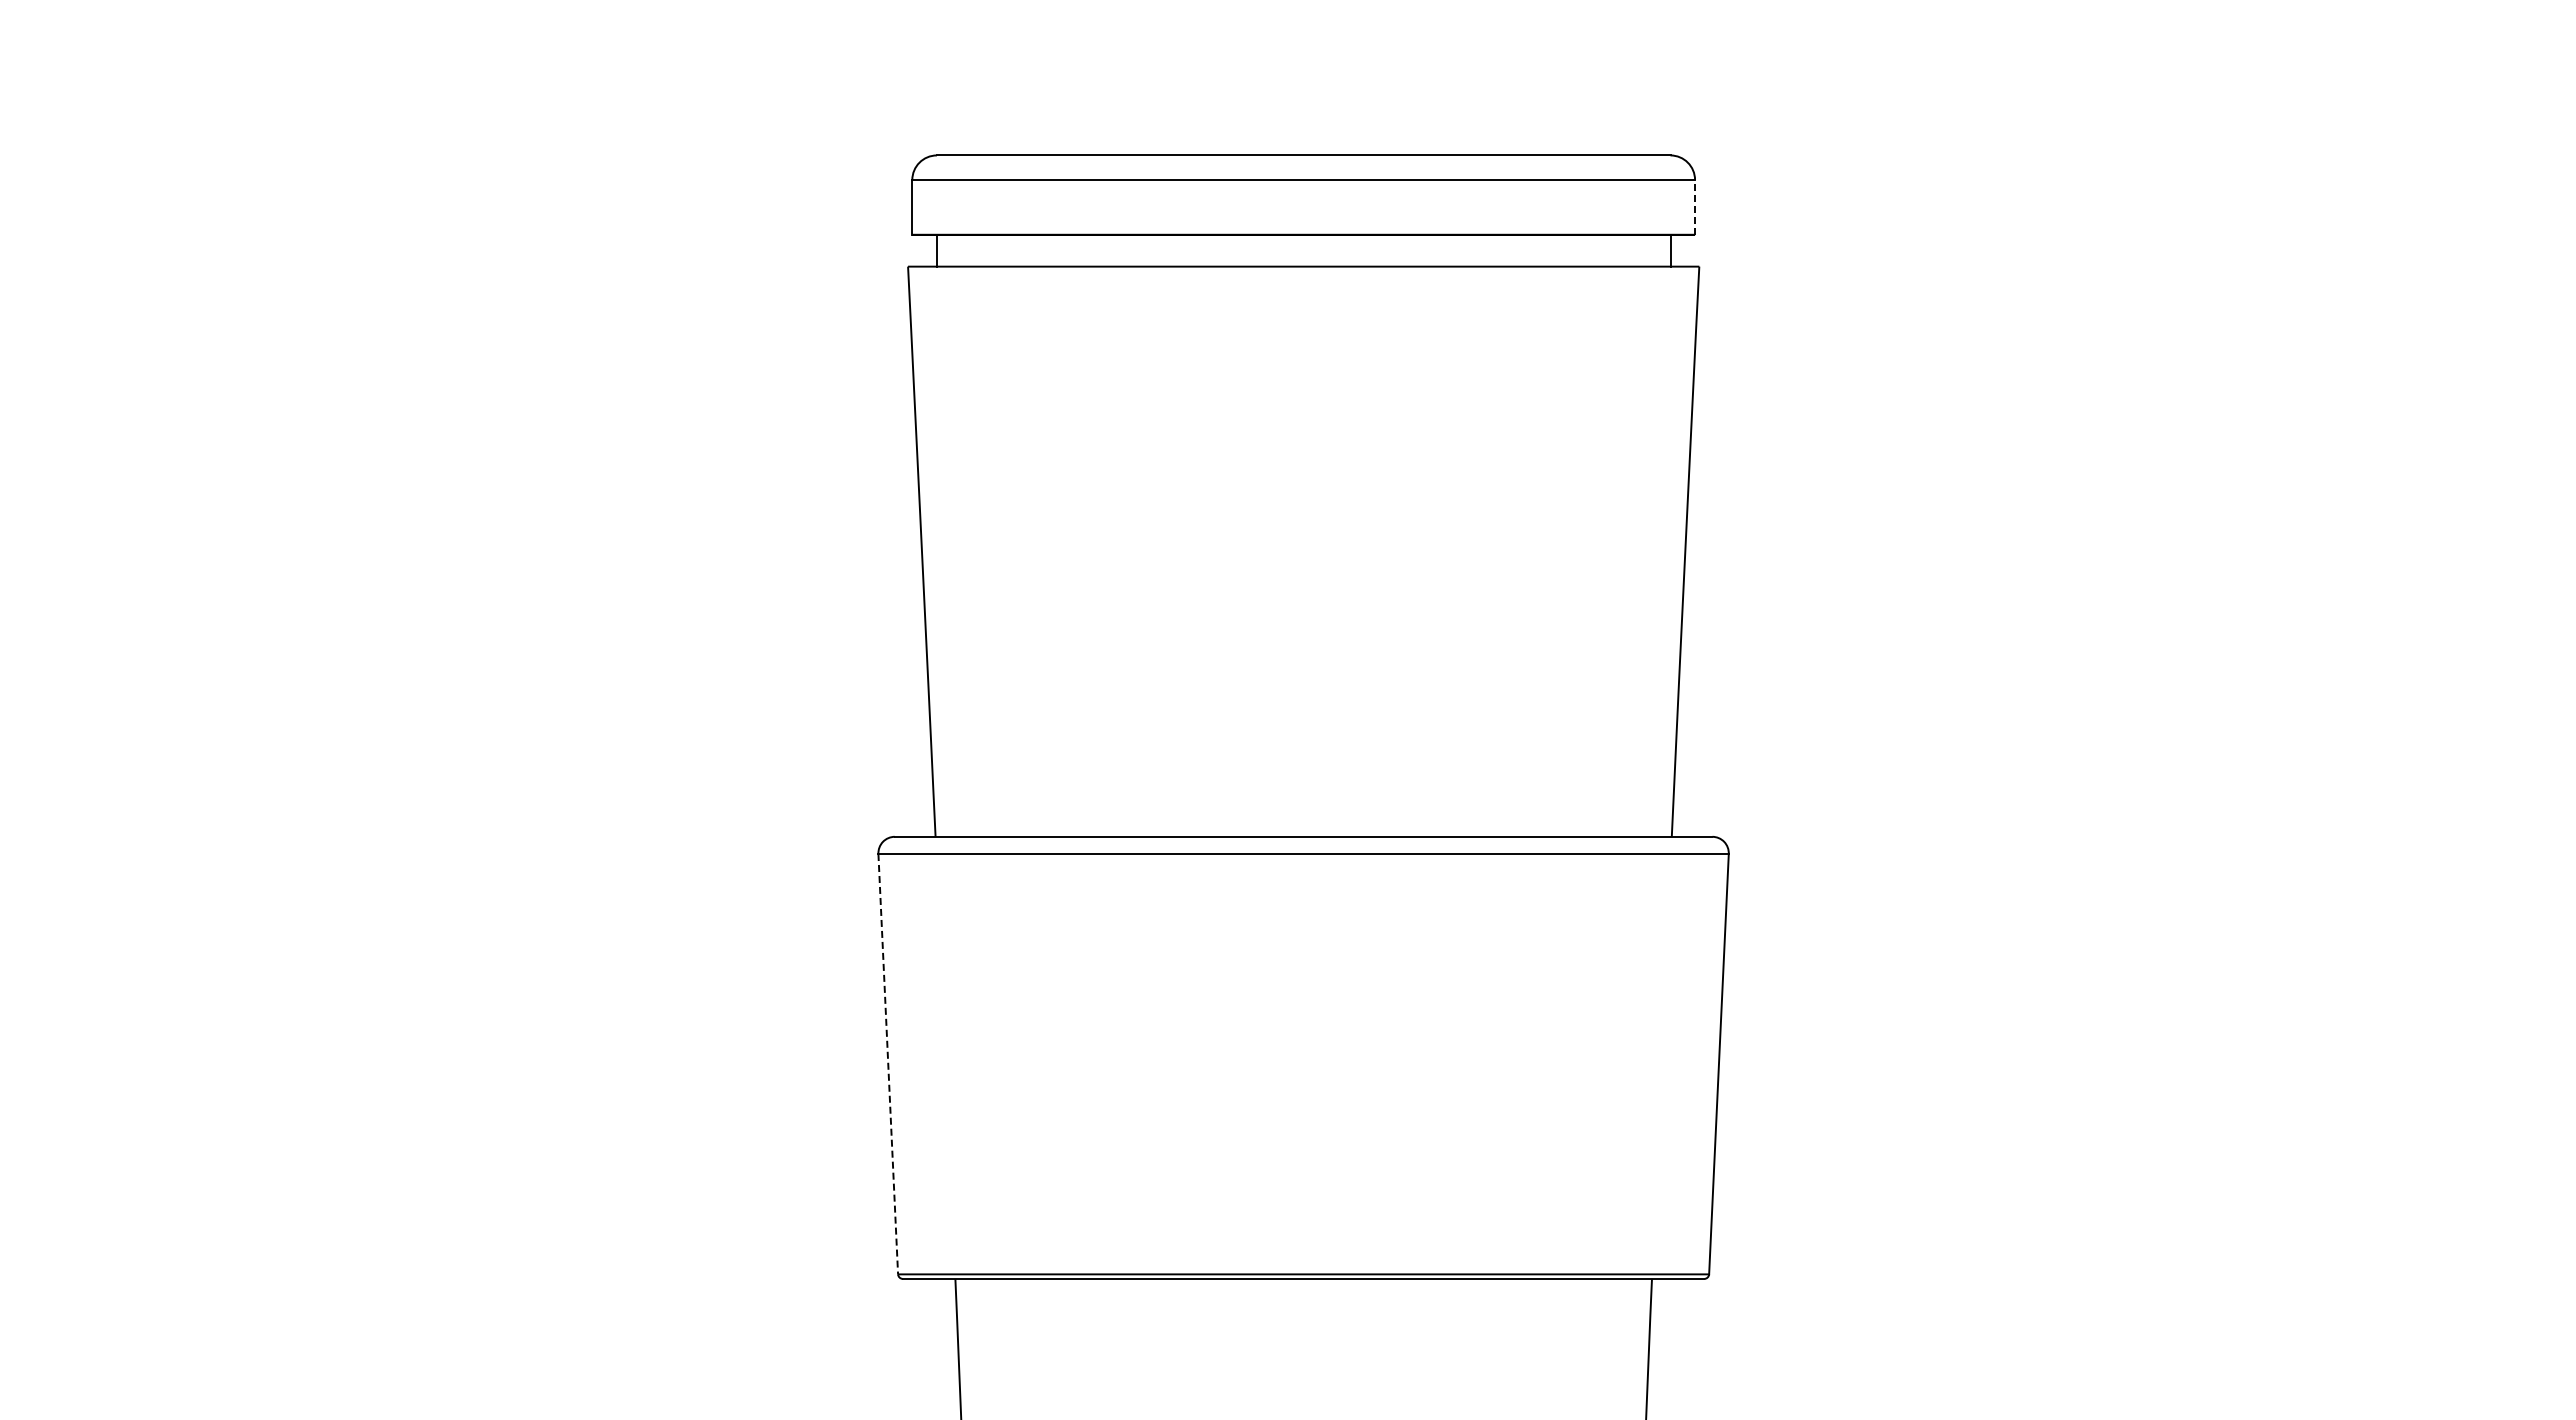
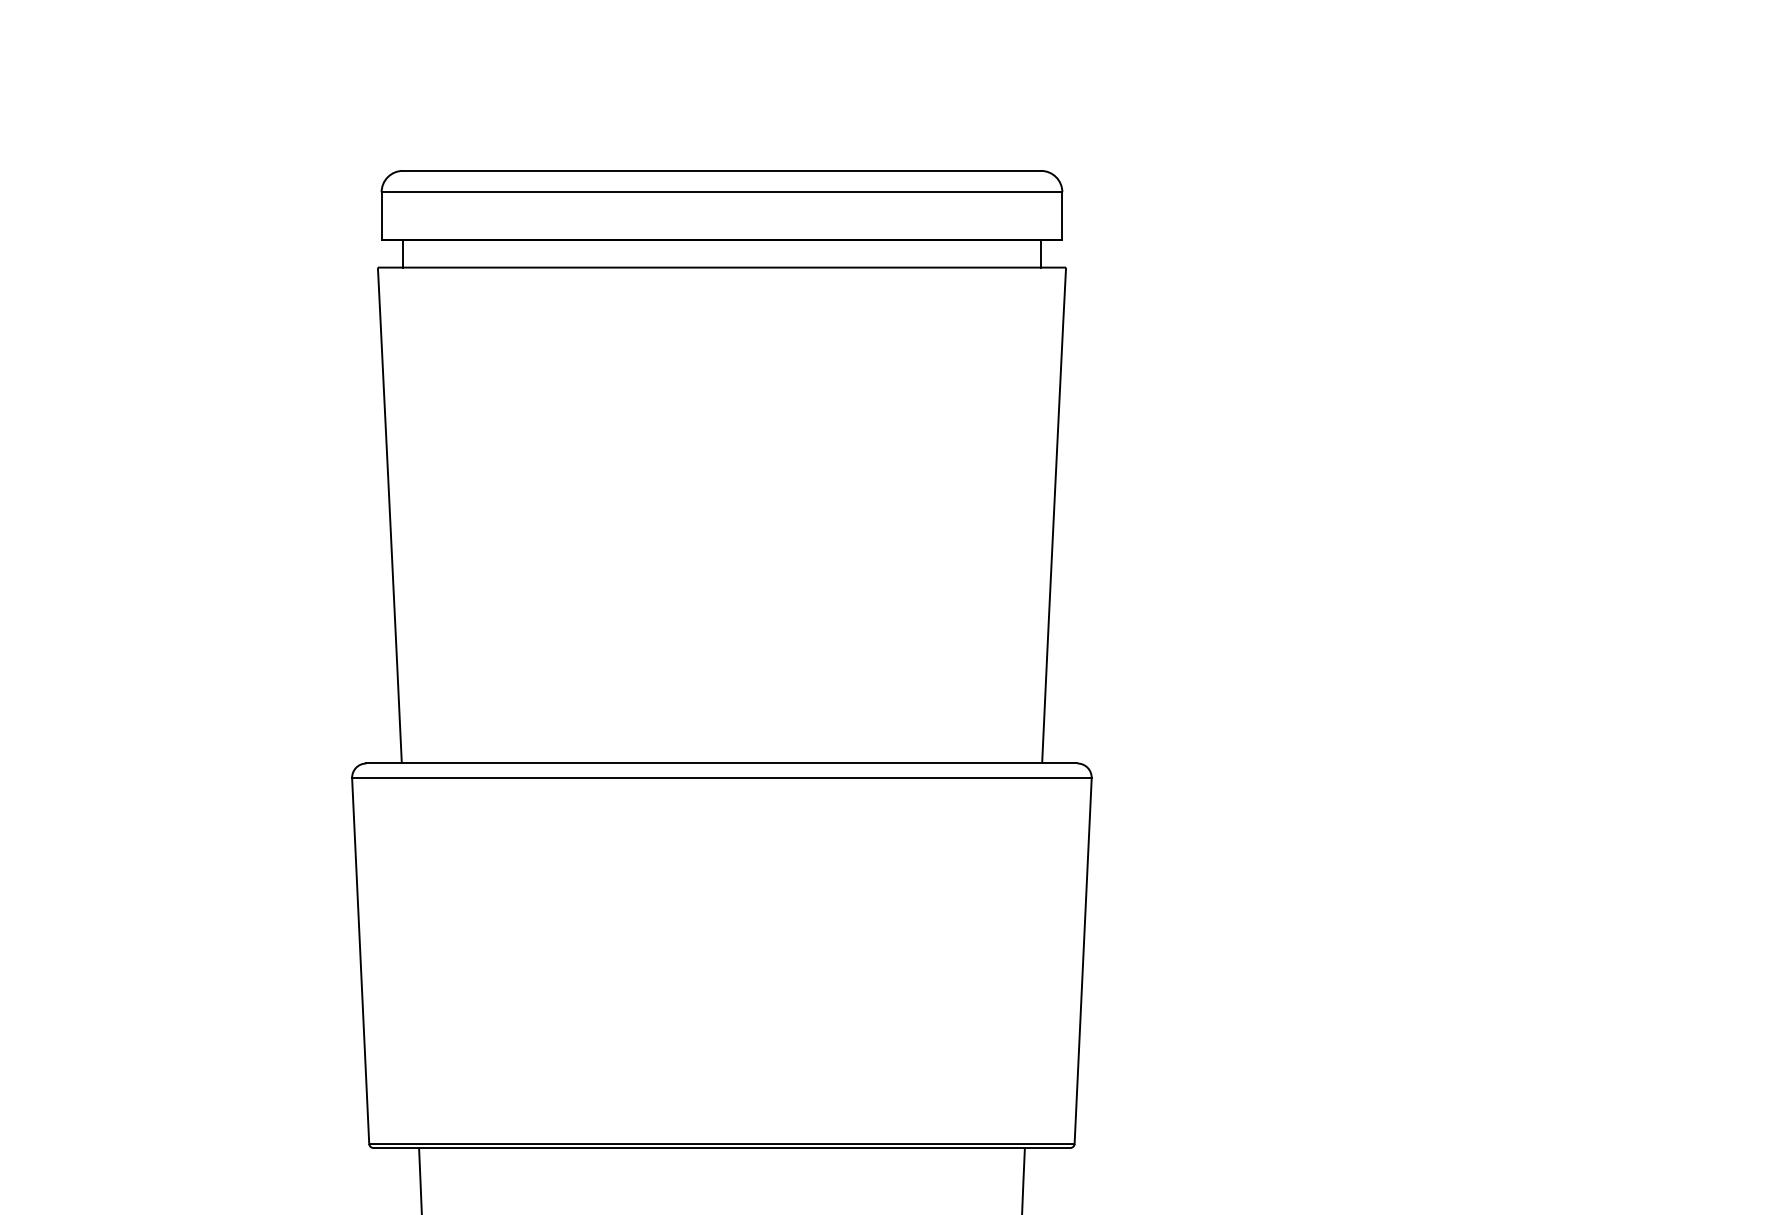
line: (1695, 207) -> (1062, 216), dashed -> solid
line: (888, 1064) -> (360, 961), dashed -> solid

